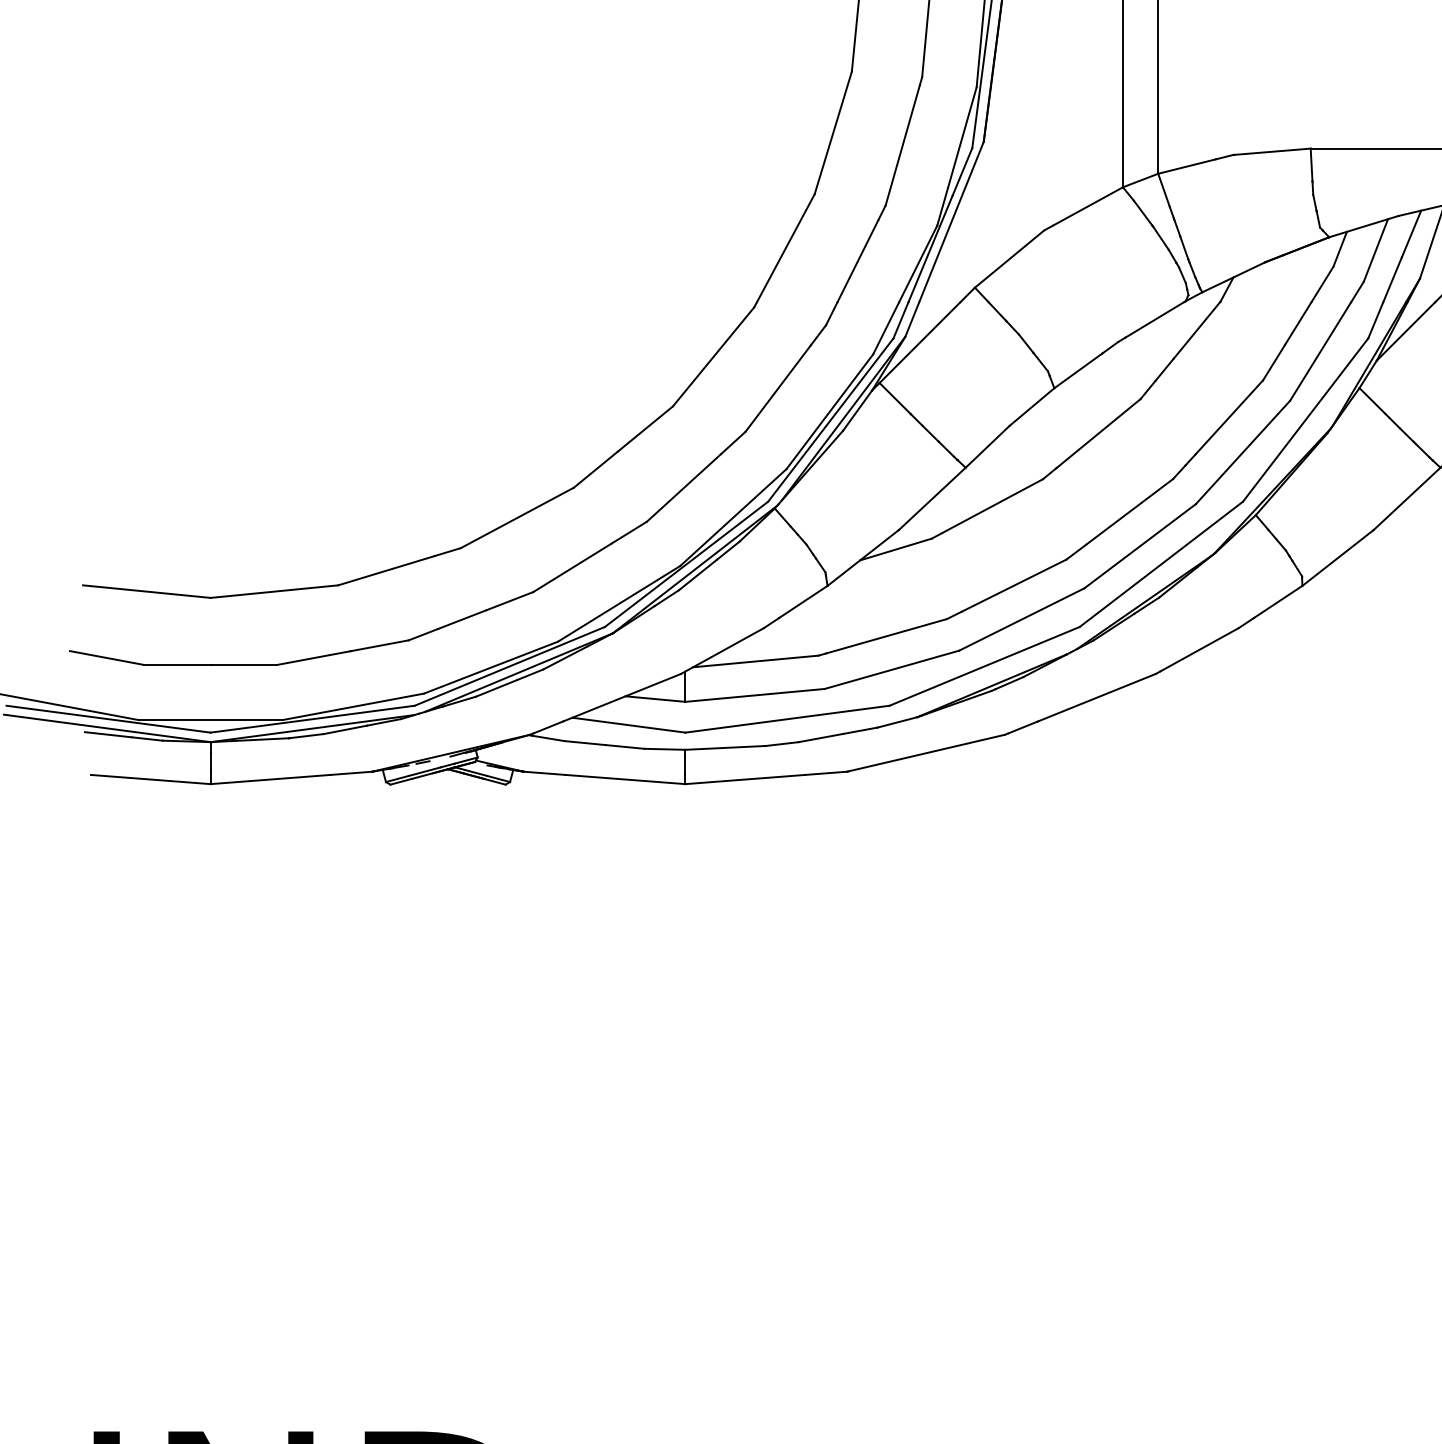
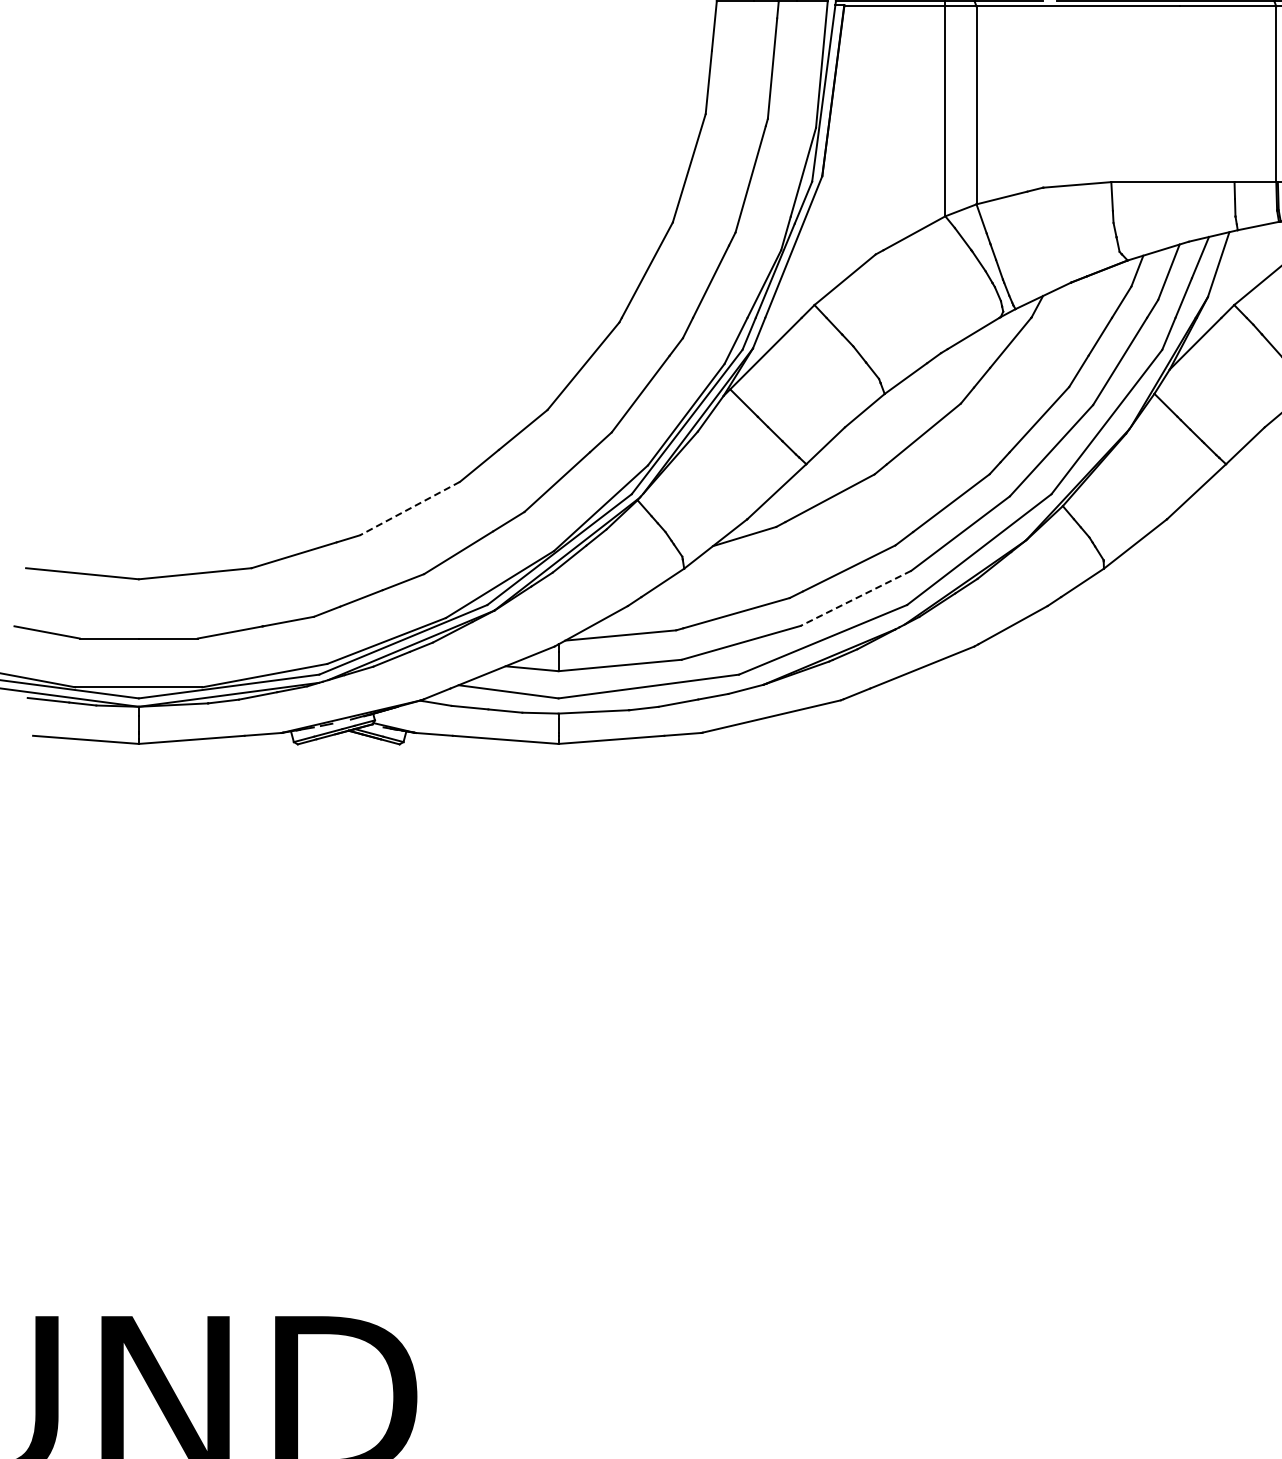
line: (516, 517) -> (409, 508), solid -> dashed
line: (1021, 619) -> (855, 598), solid -> dashed

